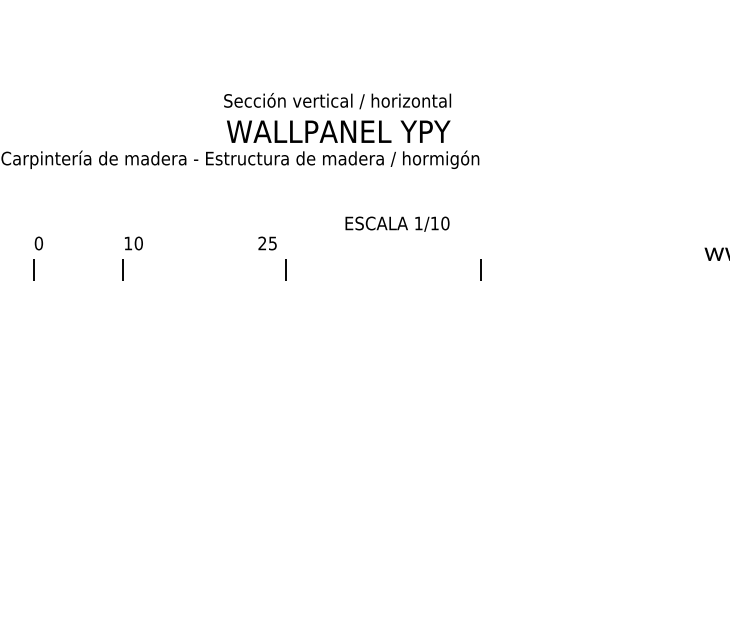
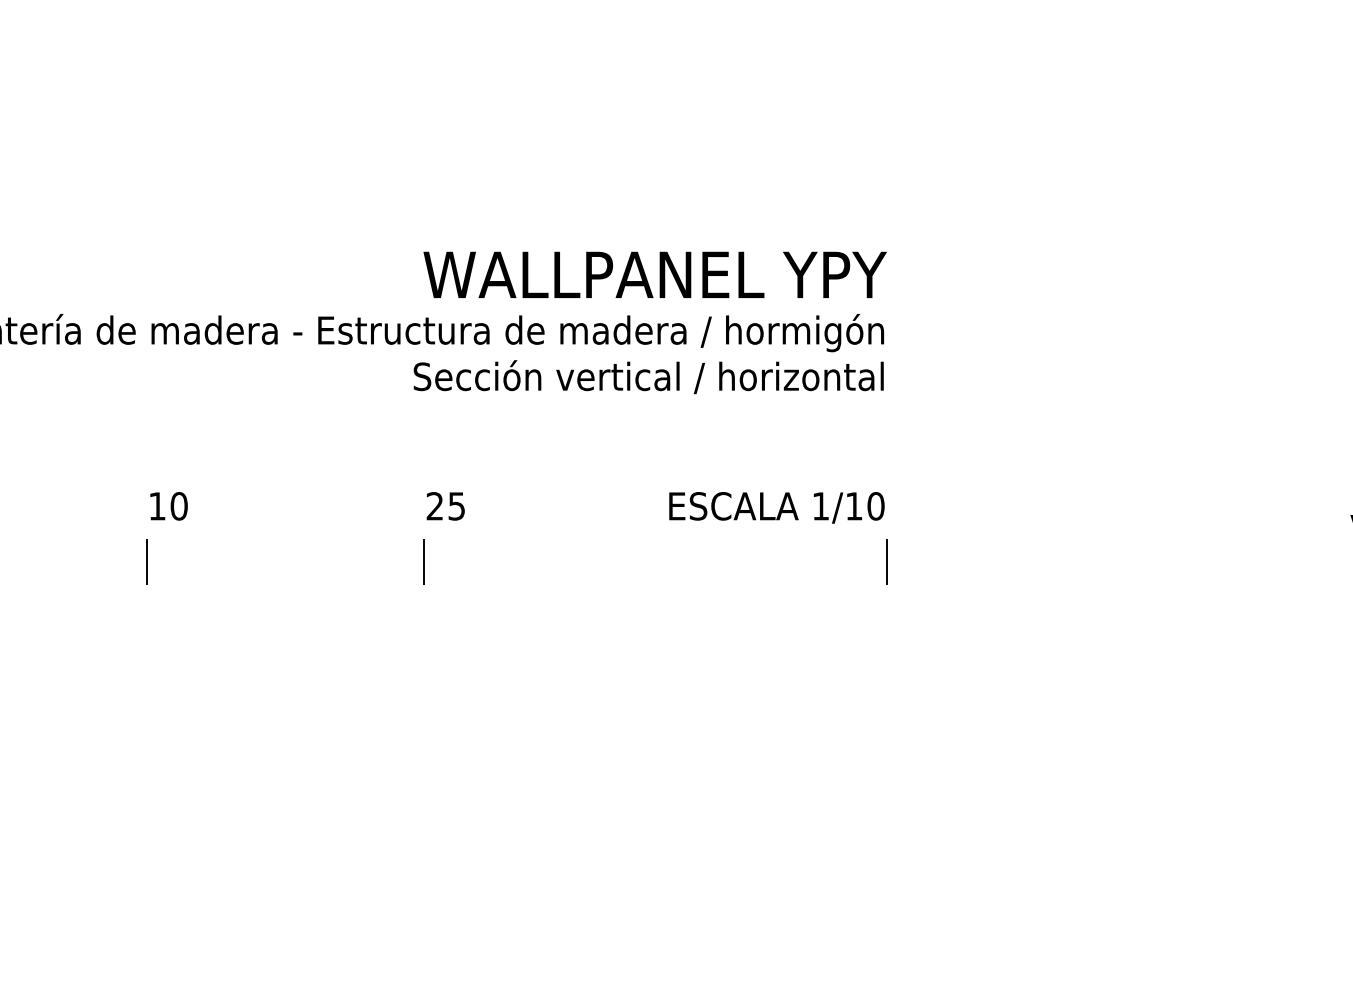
text: (337, 101) -> (648, 377), moved
text: (338, 131) -> (654, 274), moved
text: (397, 223) -> (776, 506), moved
line: (285, 269) -> (422, 560), moved

